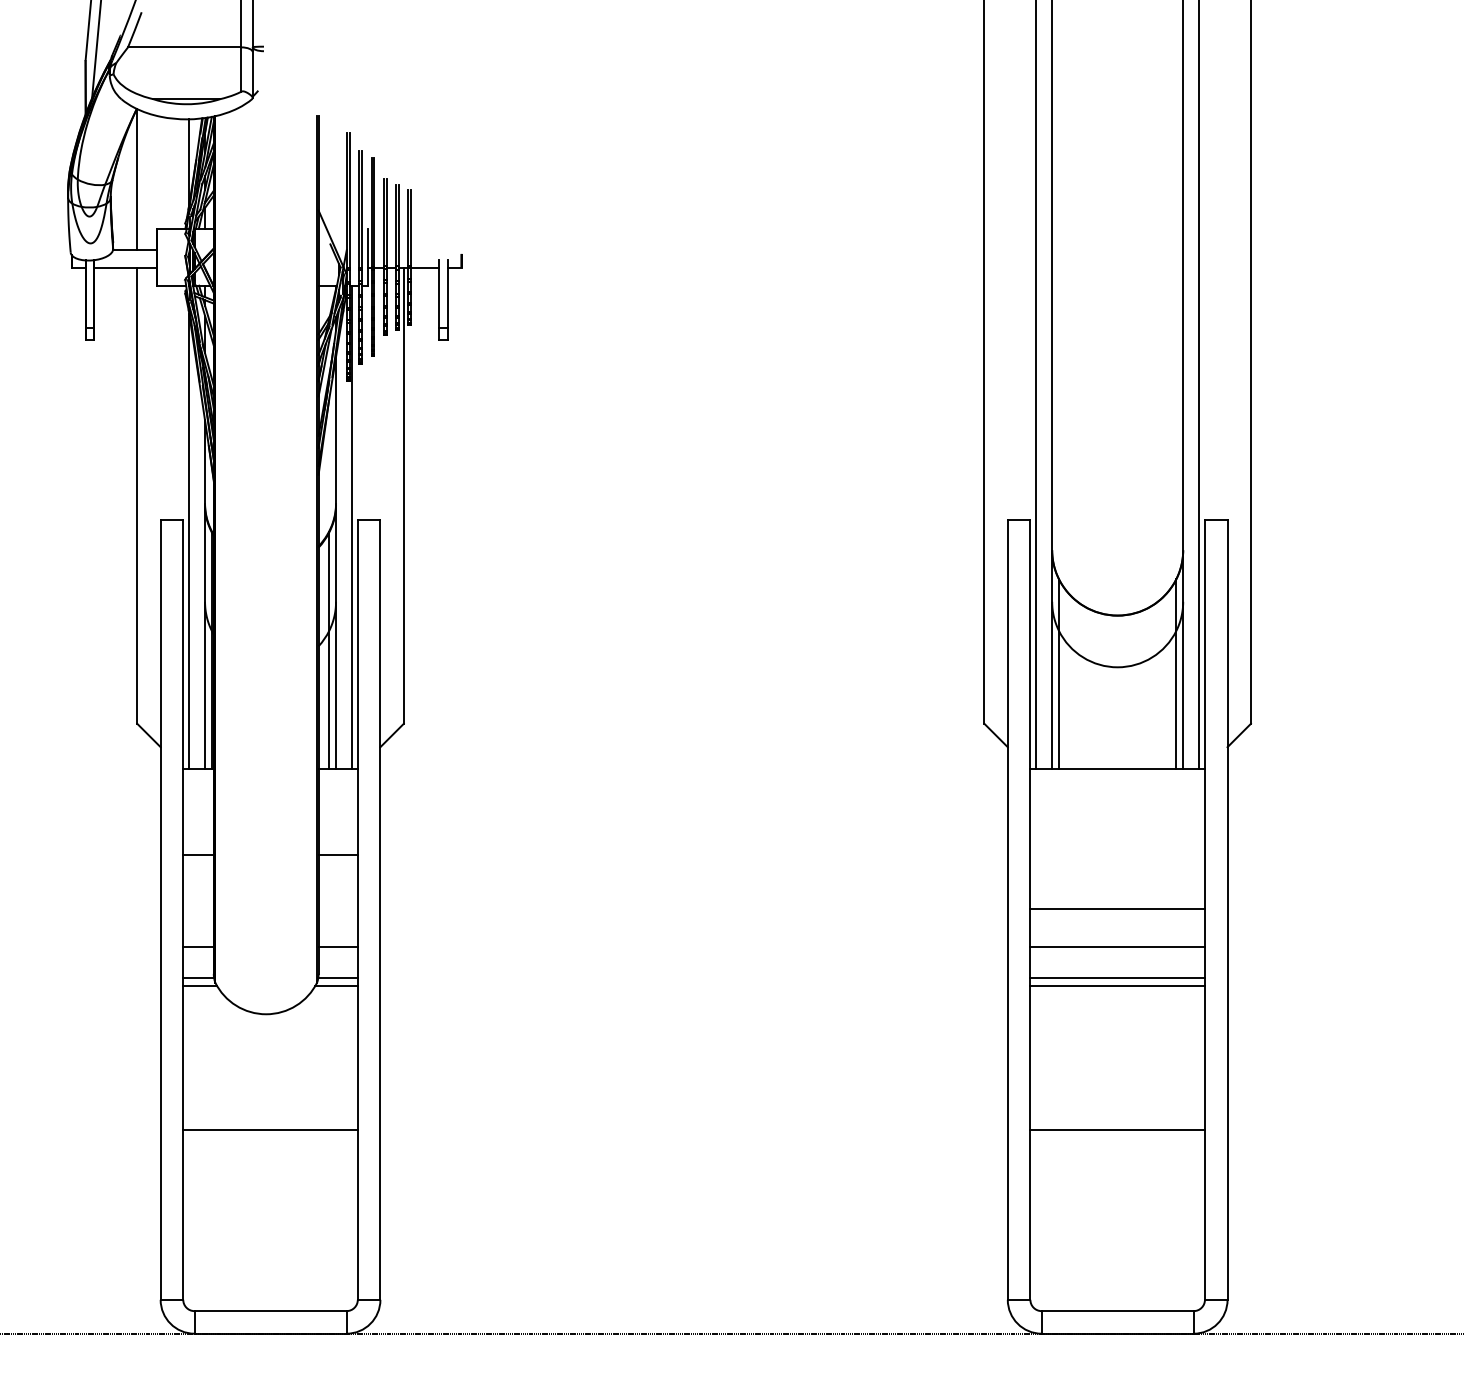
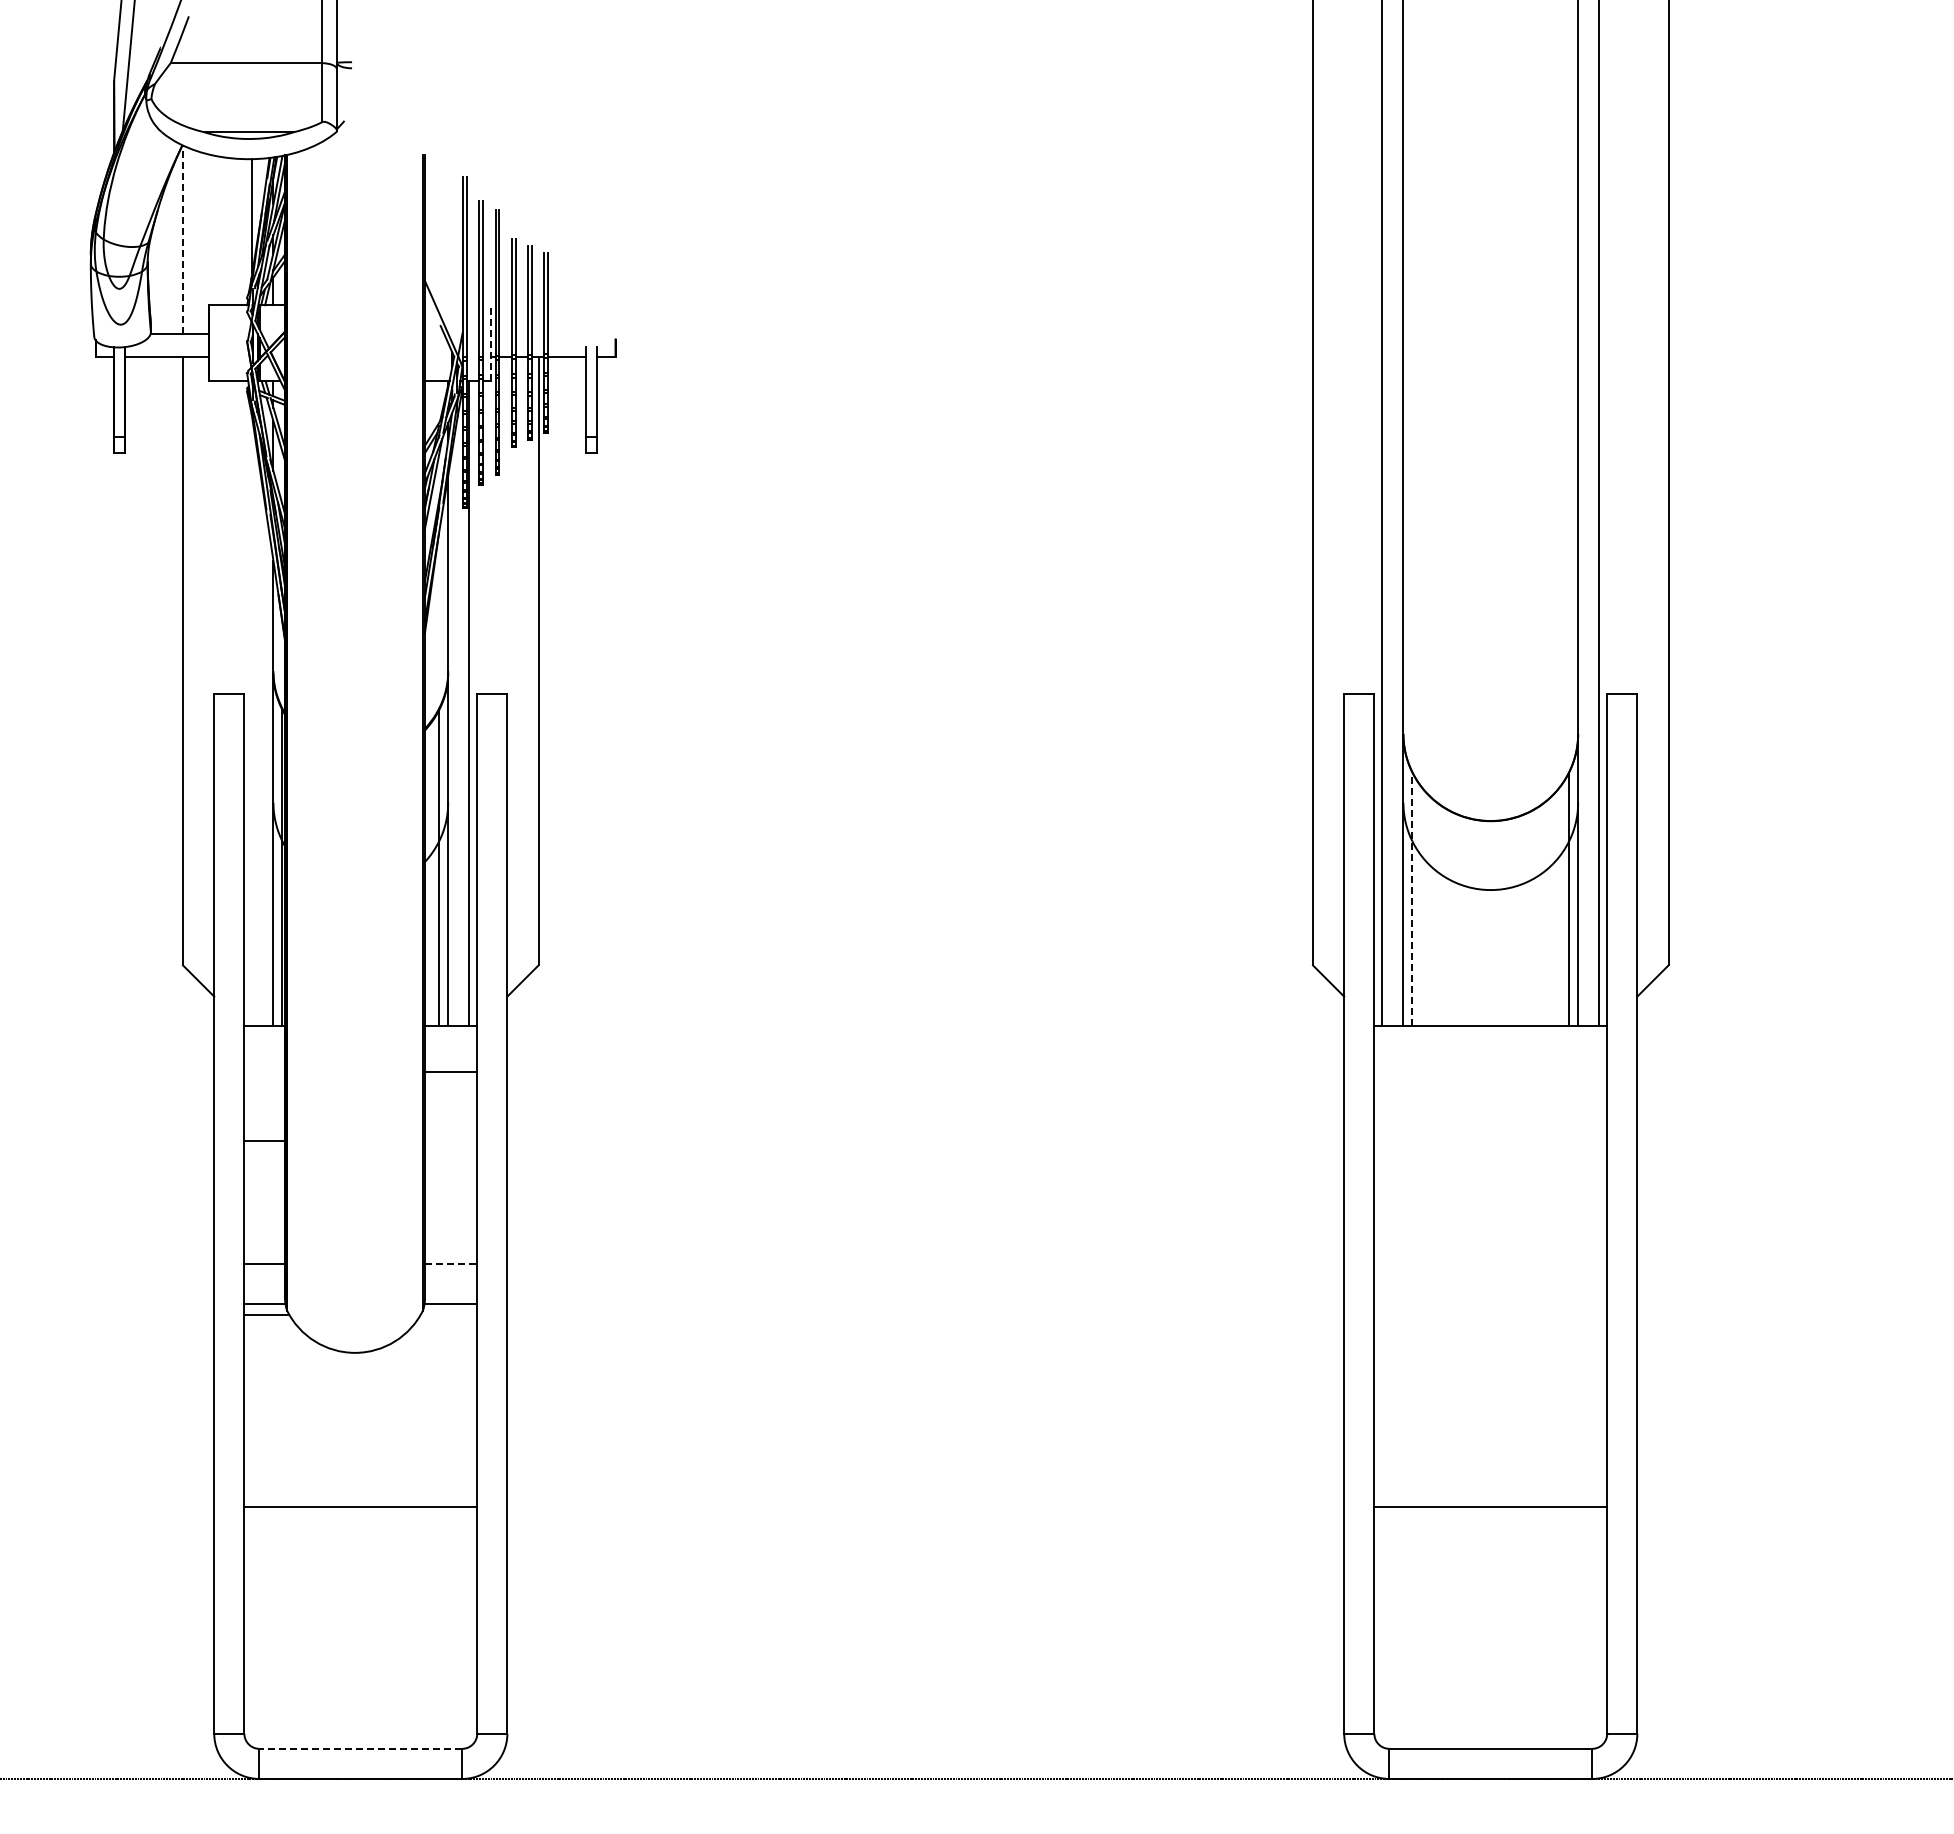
line: (137, 179) -> (183, 239), solid -> dashed
line: (368, 257) -> (491, 343), solid -> dashed
line: (189, 540) -> (252, 721), removed
line: (1058, 674) -> (1412, 899), solid -> dashed
line: (337, 855) -> (450, 1072), moved
line: (1117, 909) -> (1490, 1212), removed
line: (338, 947) -> (451, 1263), solid -> dashed
line: (1117, 947) -> (1490, 1263), removed
line: (1117, 978) -> (1490, 1304), removed
line: (336, 985) -> (448, 1314), removed
line: (1117, 985) -> (1490, 1314), removed
line: (270, 1310) -> (360, 1748), solid -> dashed

